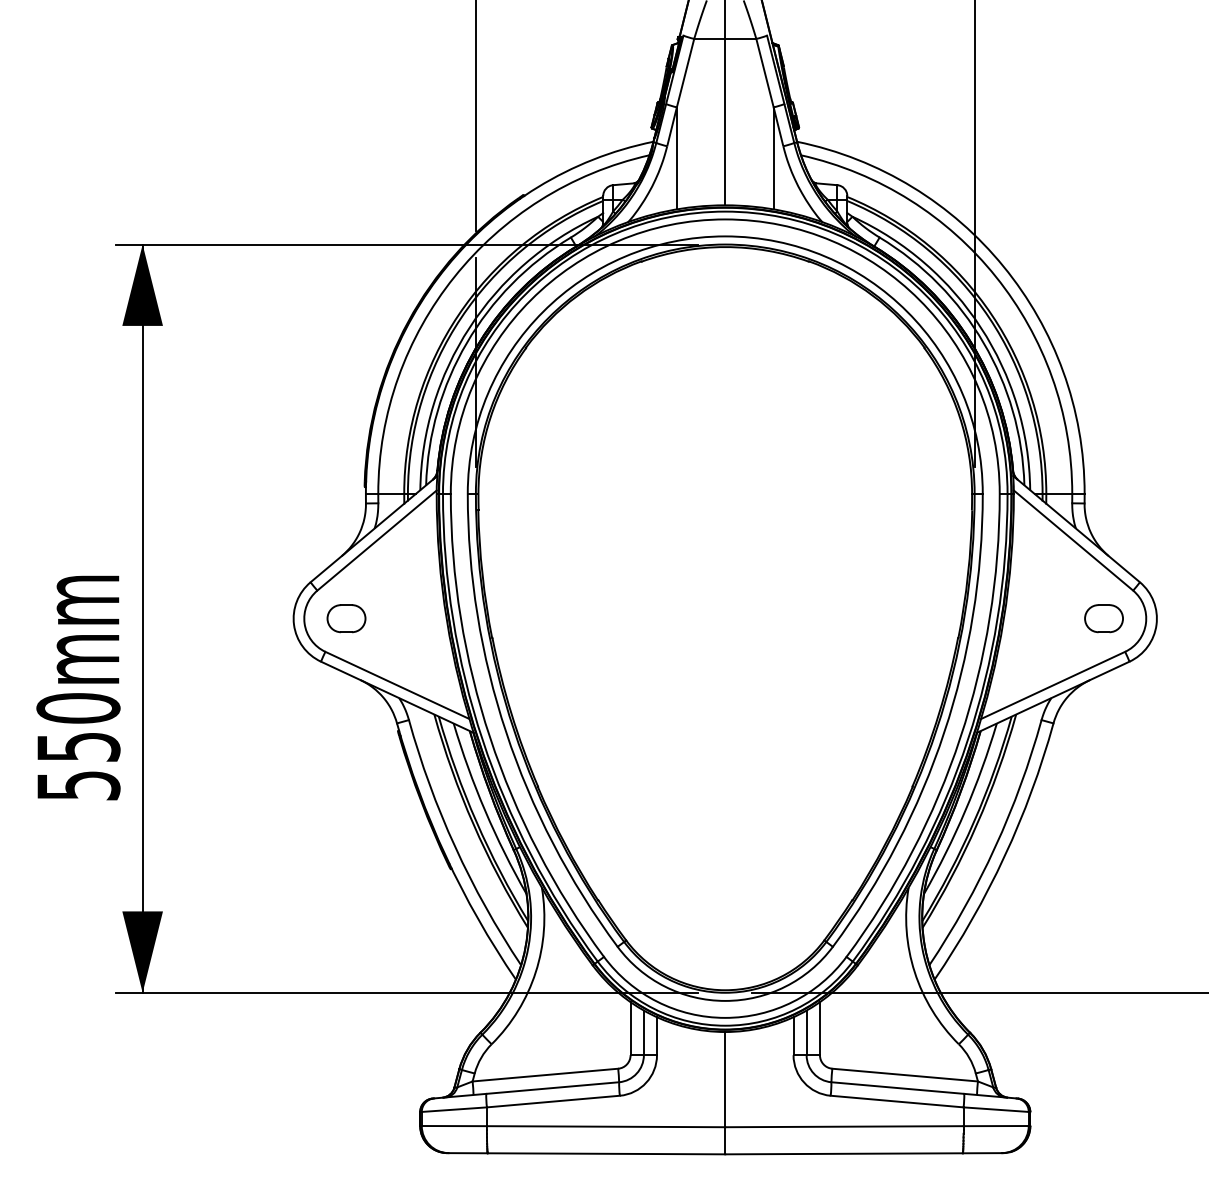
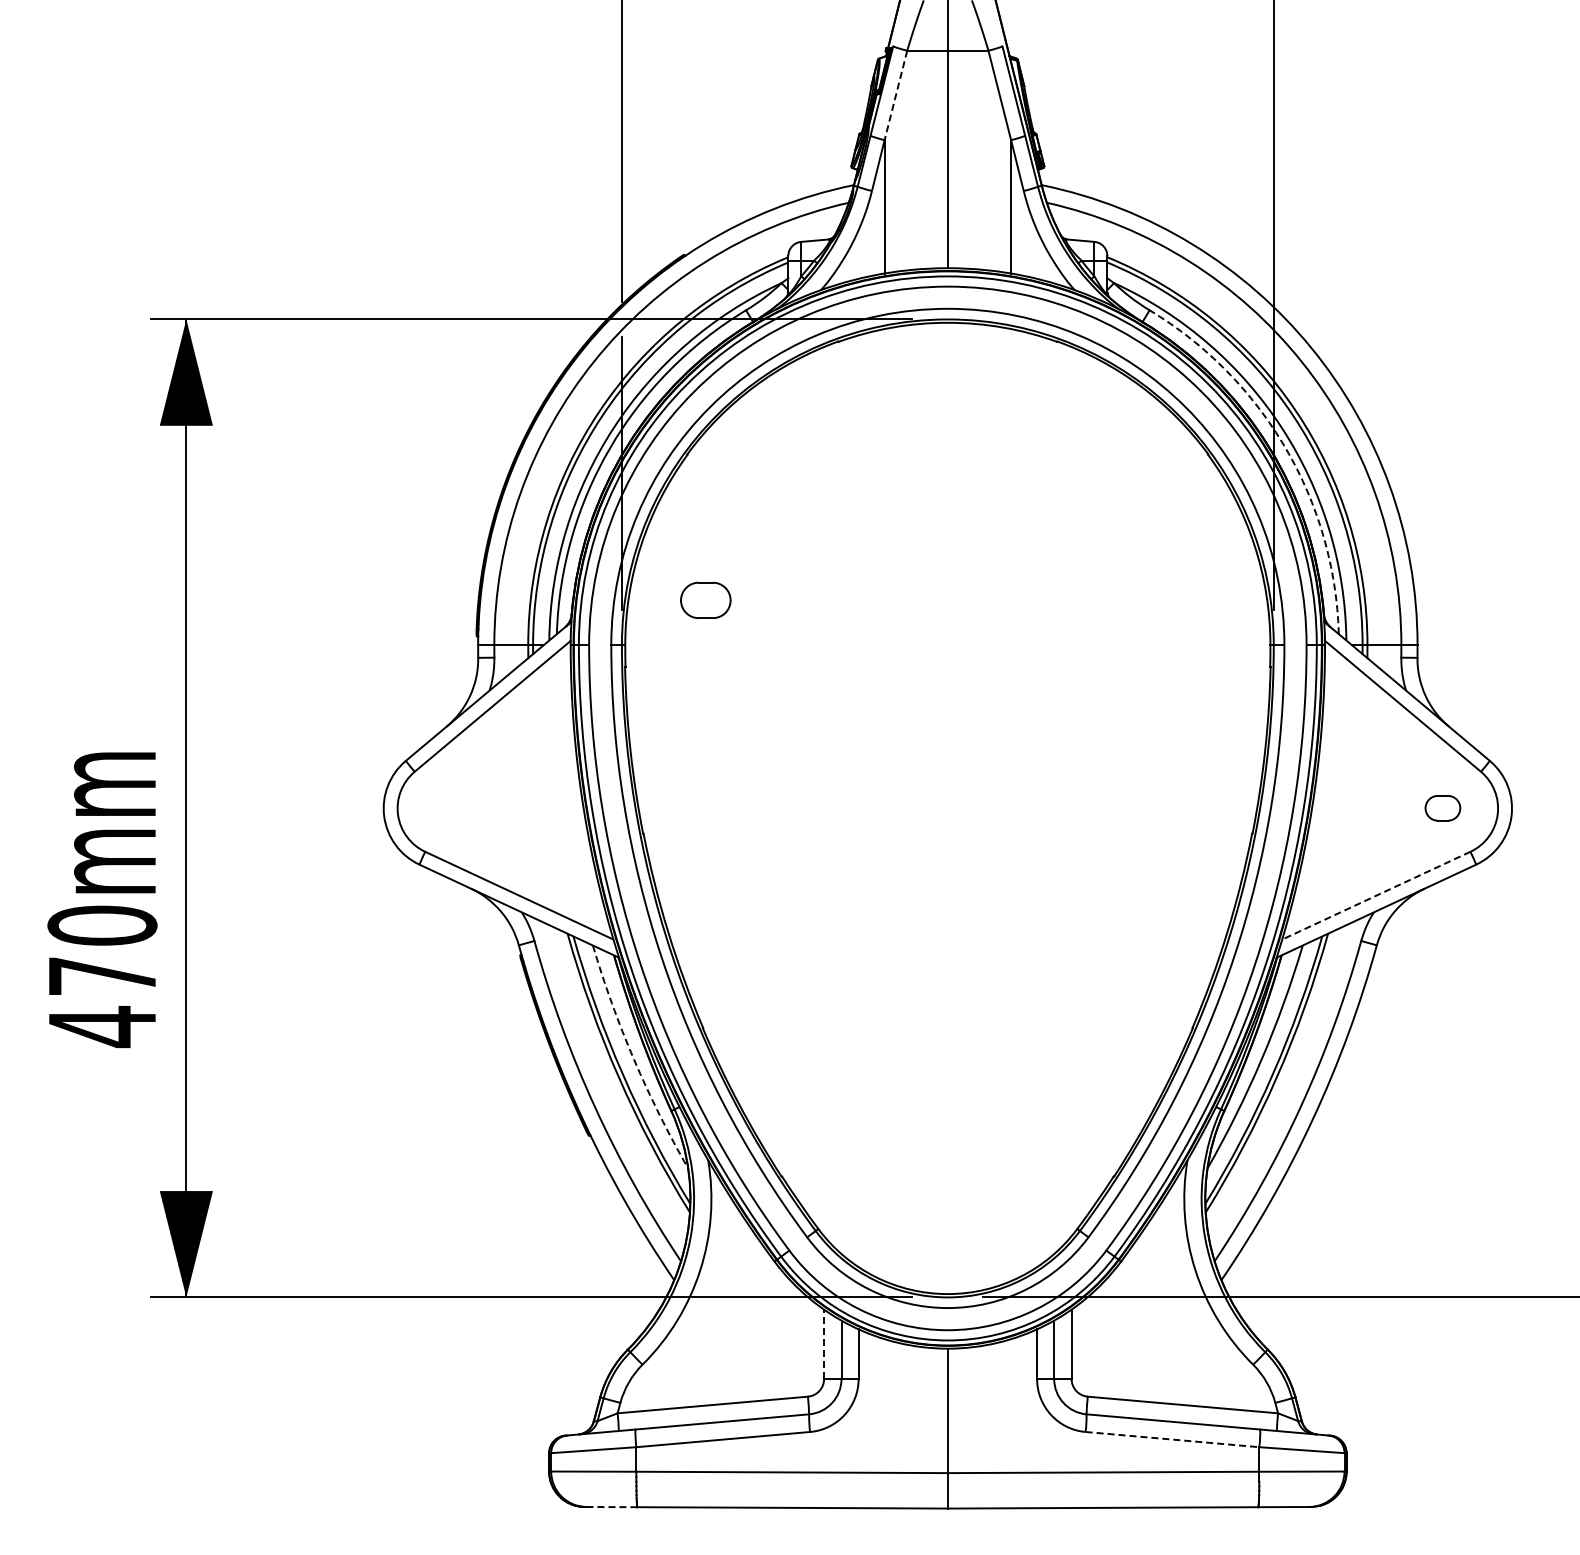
line: (685, 73) -> (895, 95), solid -> dashed
arc: (983, 343) -> (1285, 448), solid -> dashed
part: (346, 617) -> (705, 599), moved
part: (1103, 617) -> (1442, 807), size x0.7
line: (1053, 685) -> (1376, 895), solid -> dashed
text: (79, 767) -> (103, 1002), 550mm -> 470mm
arc: (485, 810) -> (634, 1059), solid -> dashed
line: (630, 1028) -> (824, 1344), solid -> dashed
line: (897, 1101) -> (1172, 1439), solid -> dashed
line: (467, 1153) -> (611, 1507), solid -> dashed

